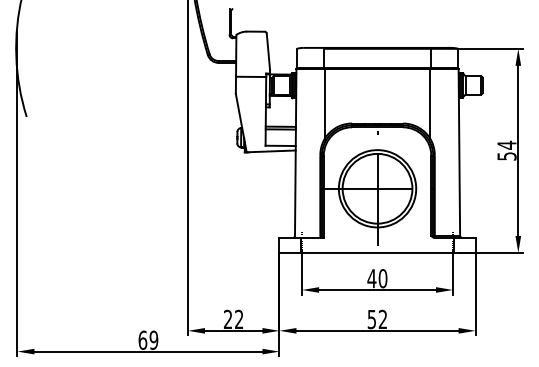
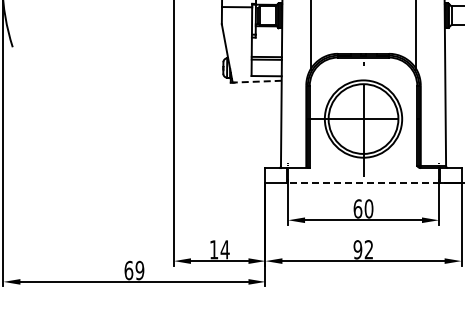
line: (271, 151) -> (257, 81), solid -> dashed
line: (377, 252) -> (363, 182), solid -> dashed
text: (371, 278) -> (357, 208), 40 -> 60
text: (233, 318) -> (219, 248), 22 -> 14
text: (371, 318) -> (357, 248), 52 -> 92

